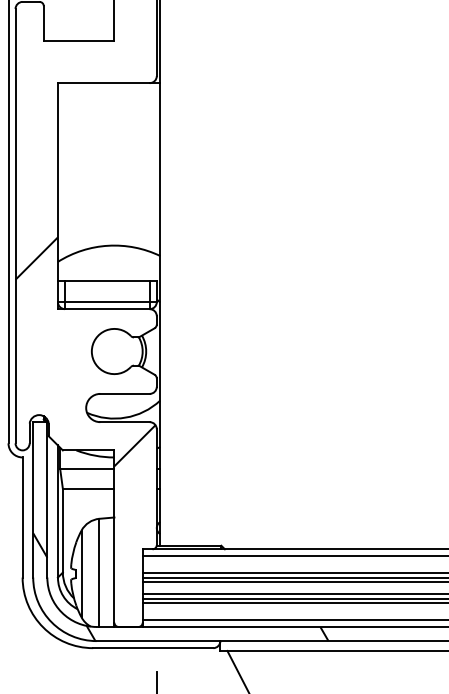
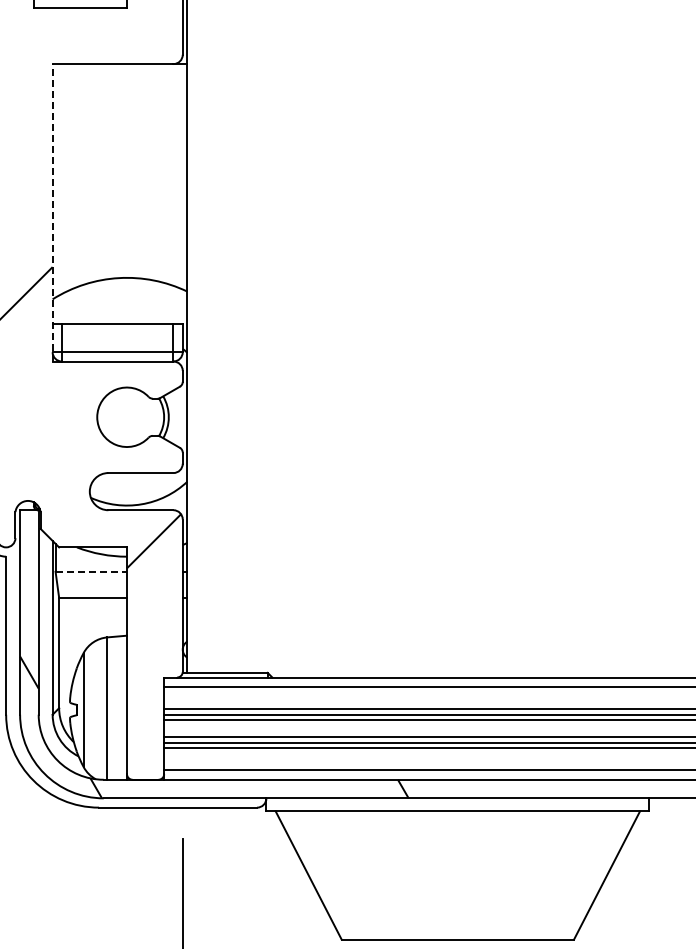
line: (57, 195) -> (52, 212), solid -> dashed
line: (87, 468) -> (91, 571), solid -> dashed

